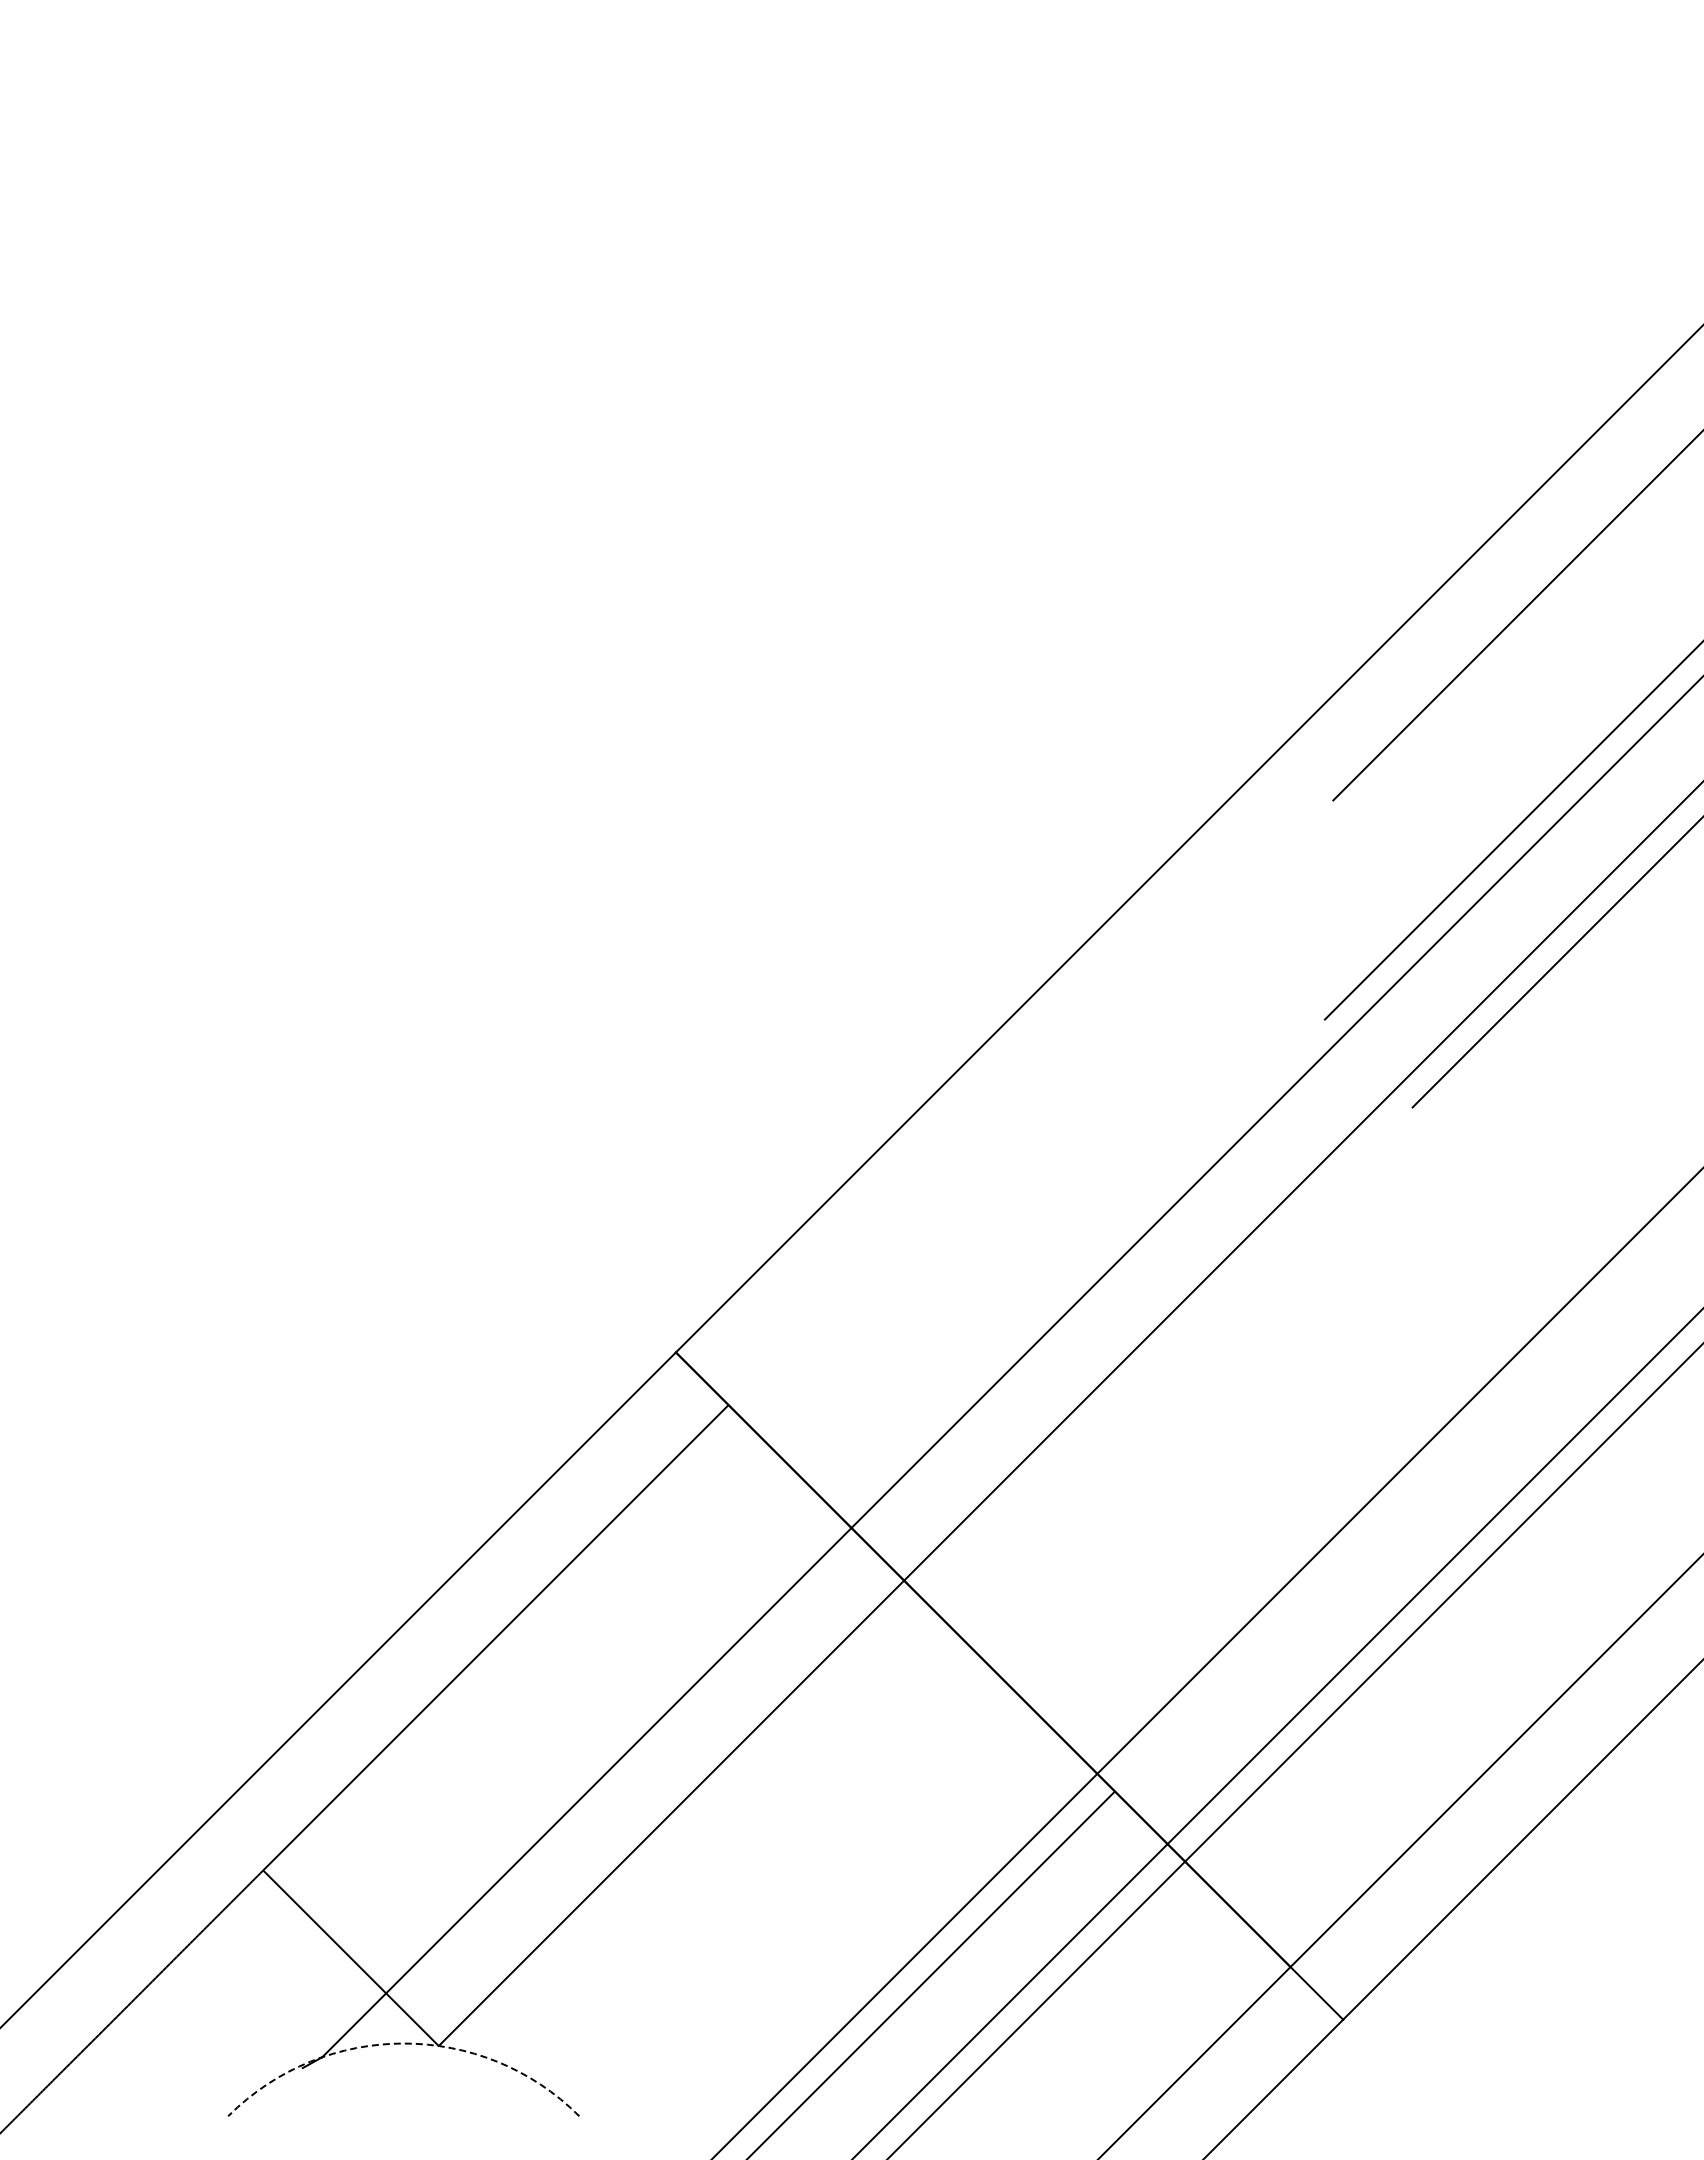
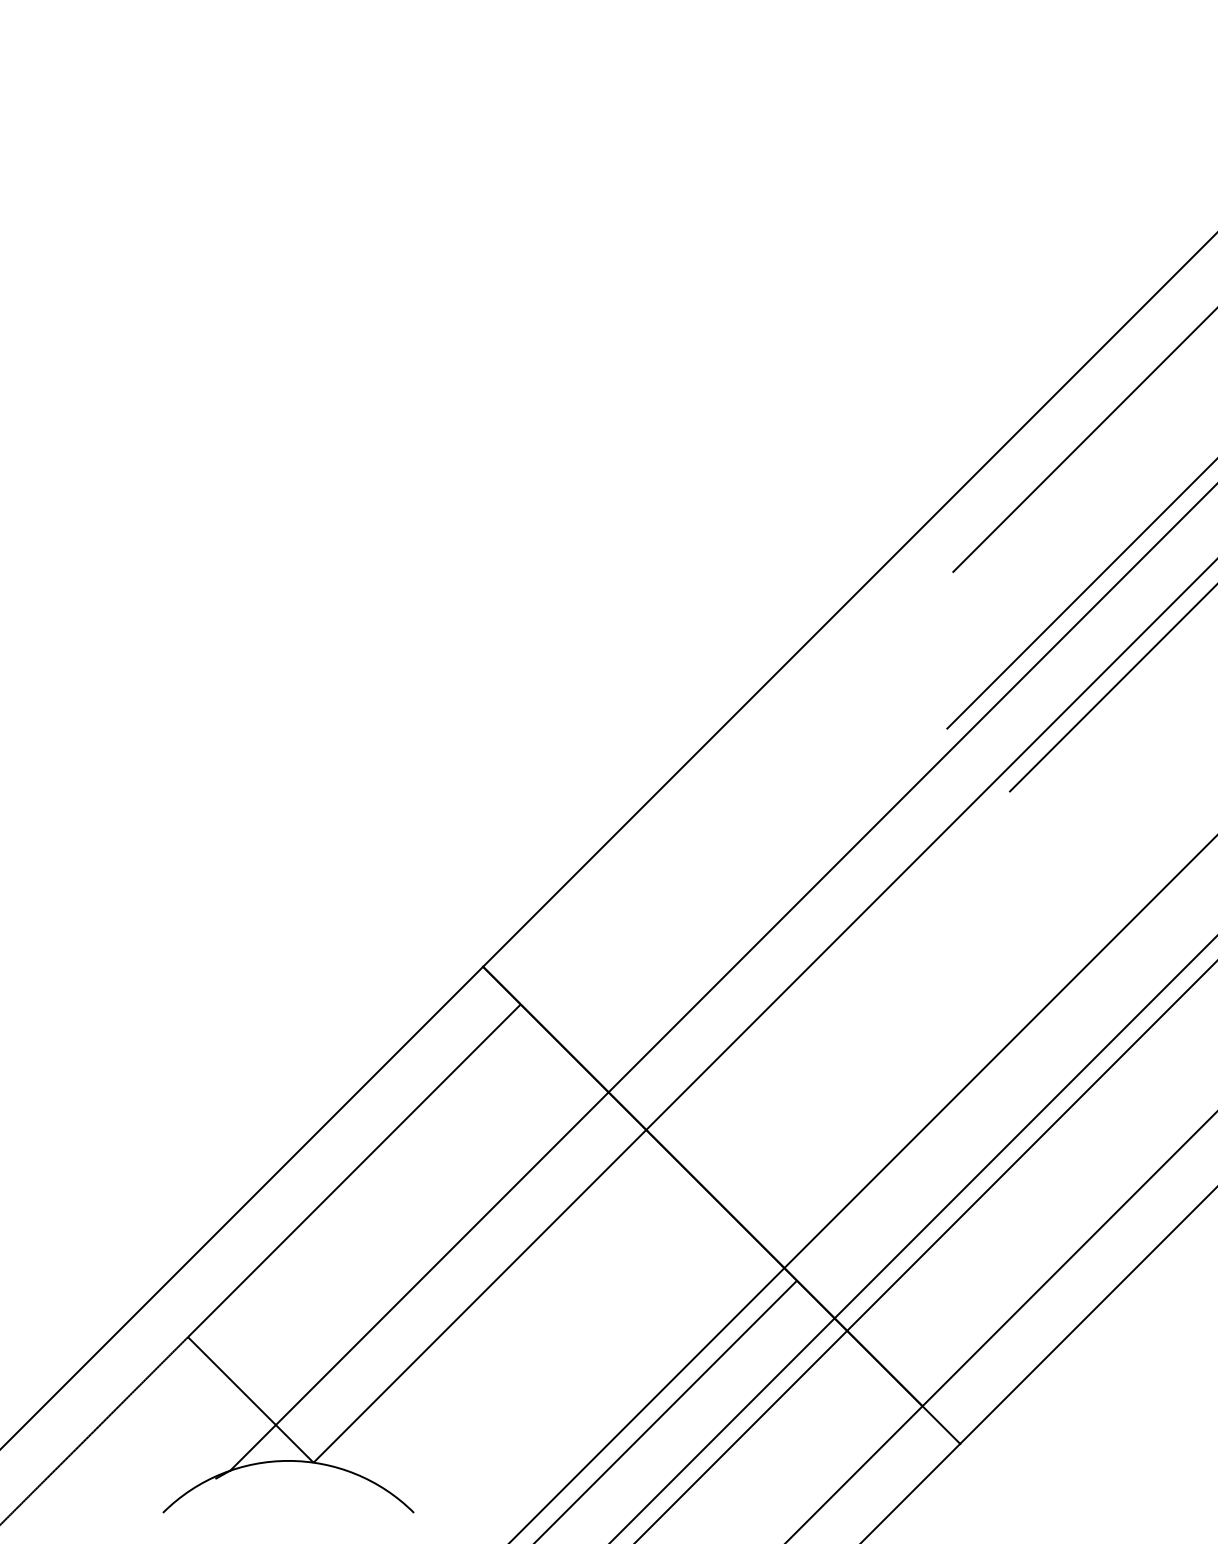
arc: (403, 2043) -> (288, 1460), dashed -> solid

